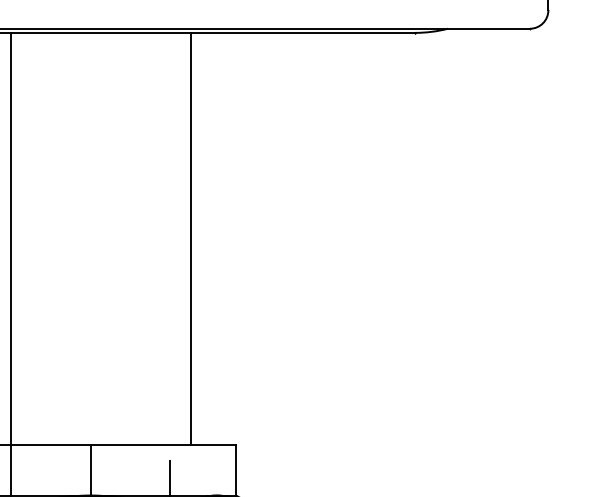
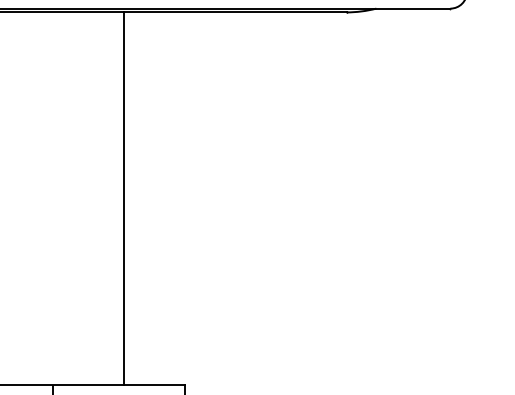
line: (190, 238) -> (124, 198), moved

